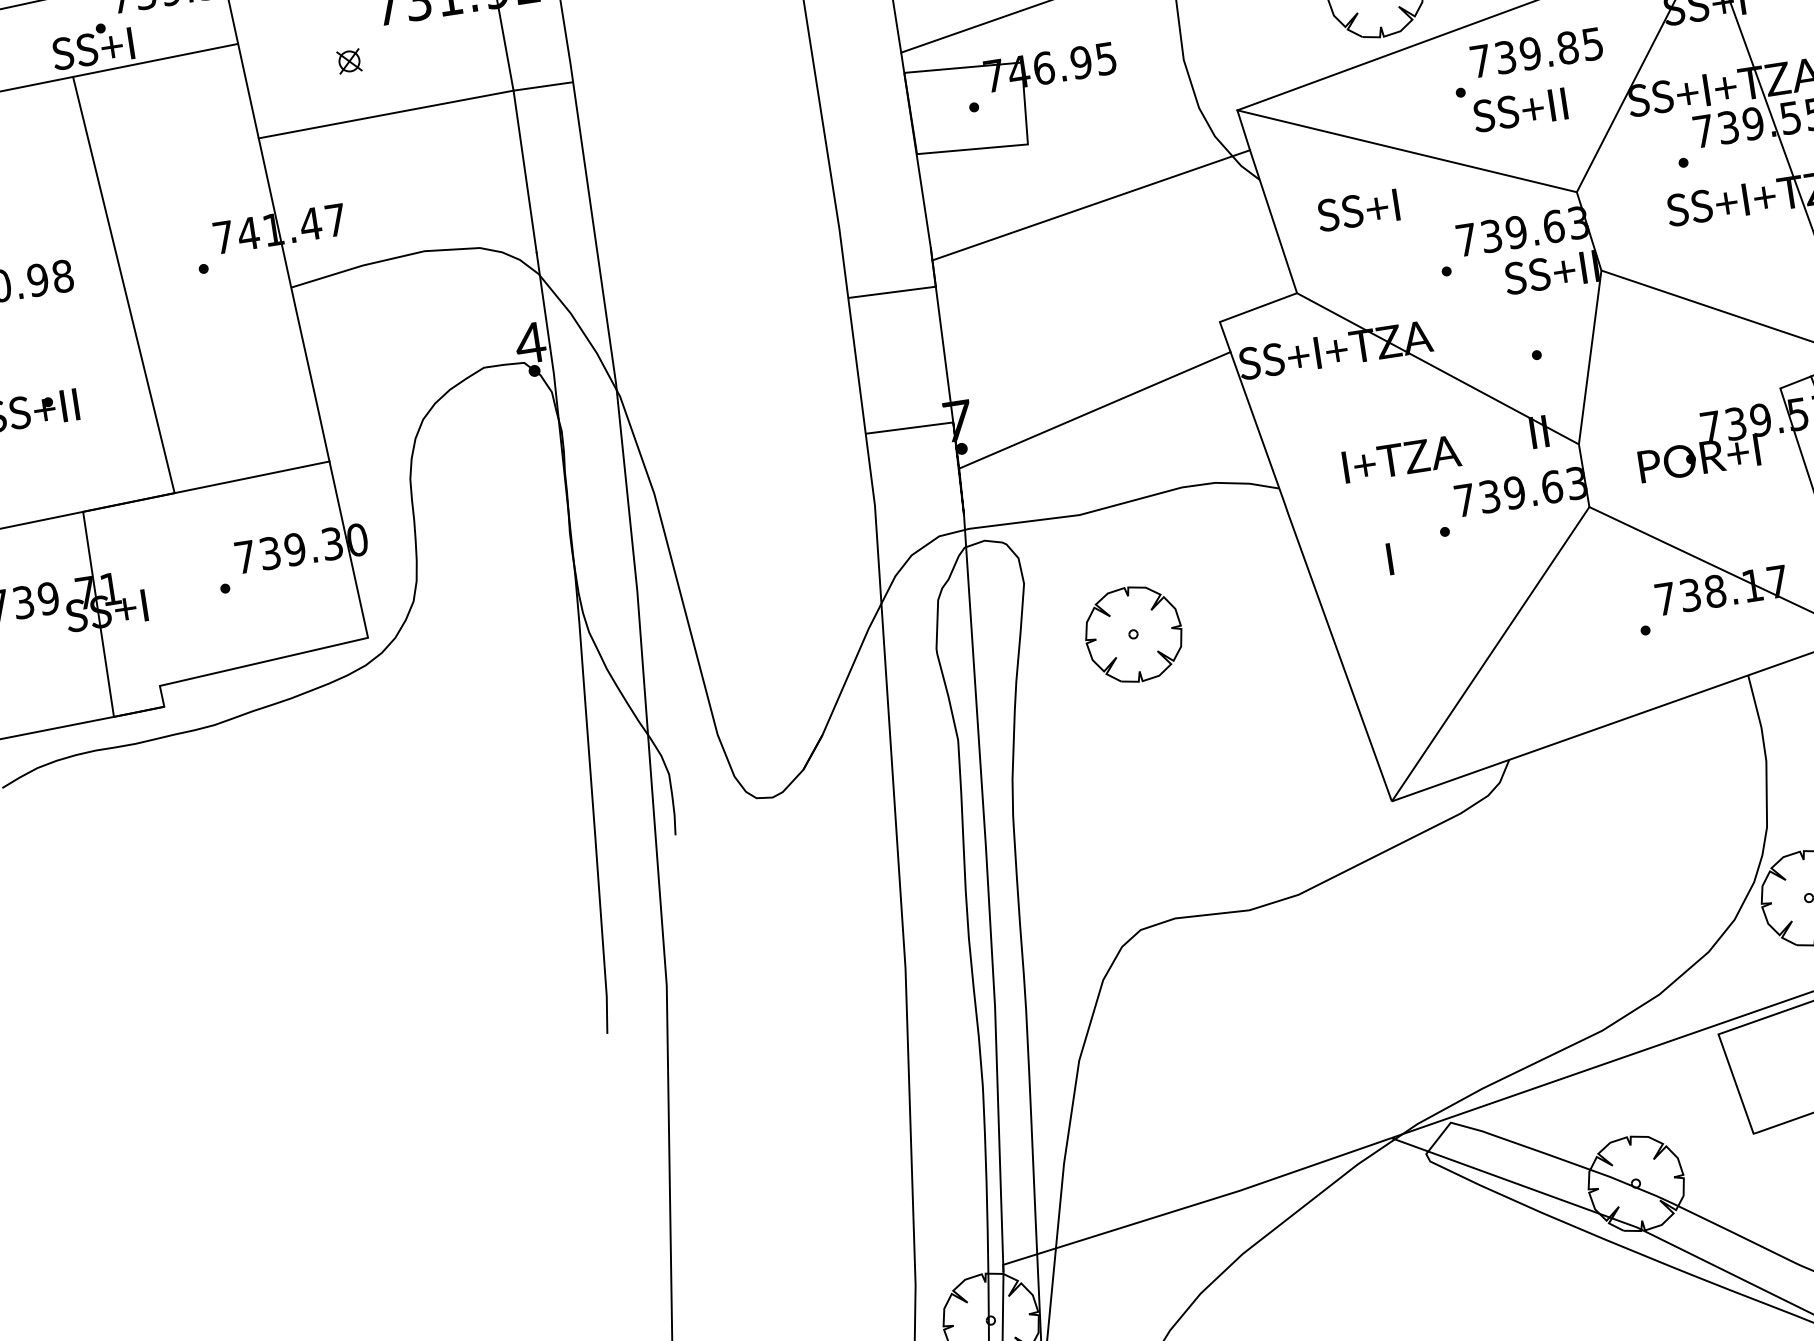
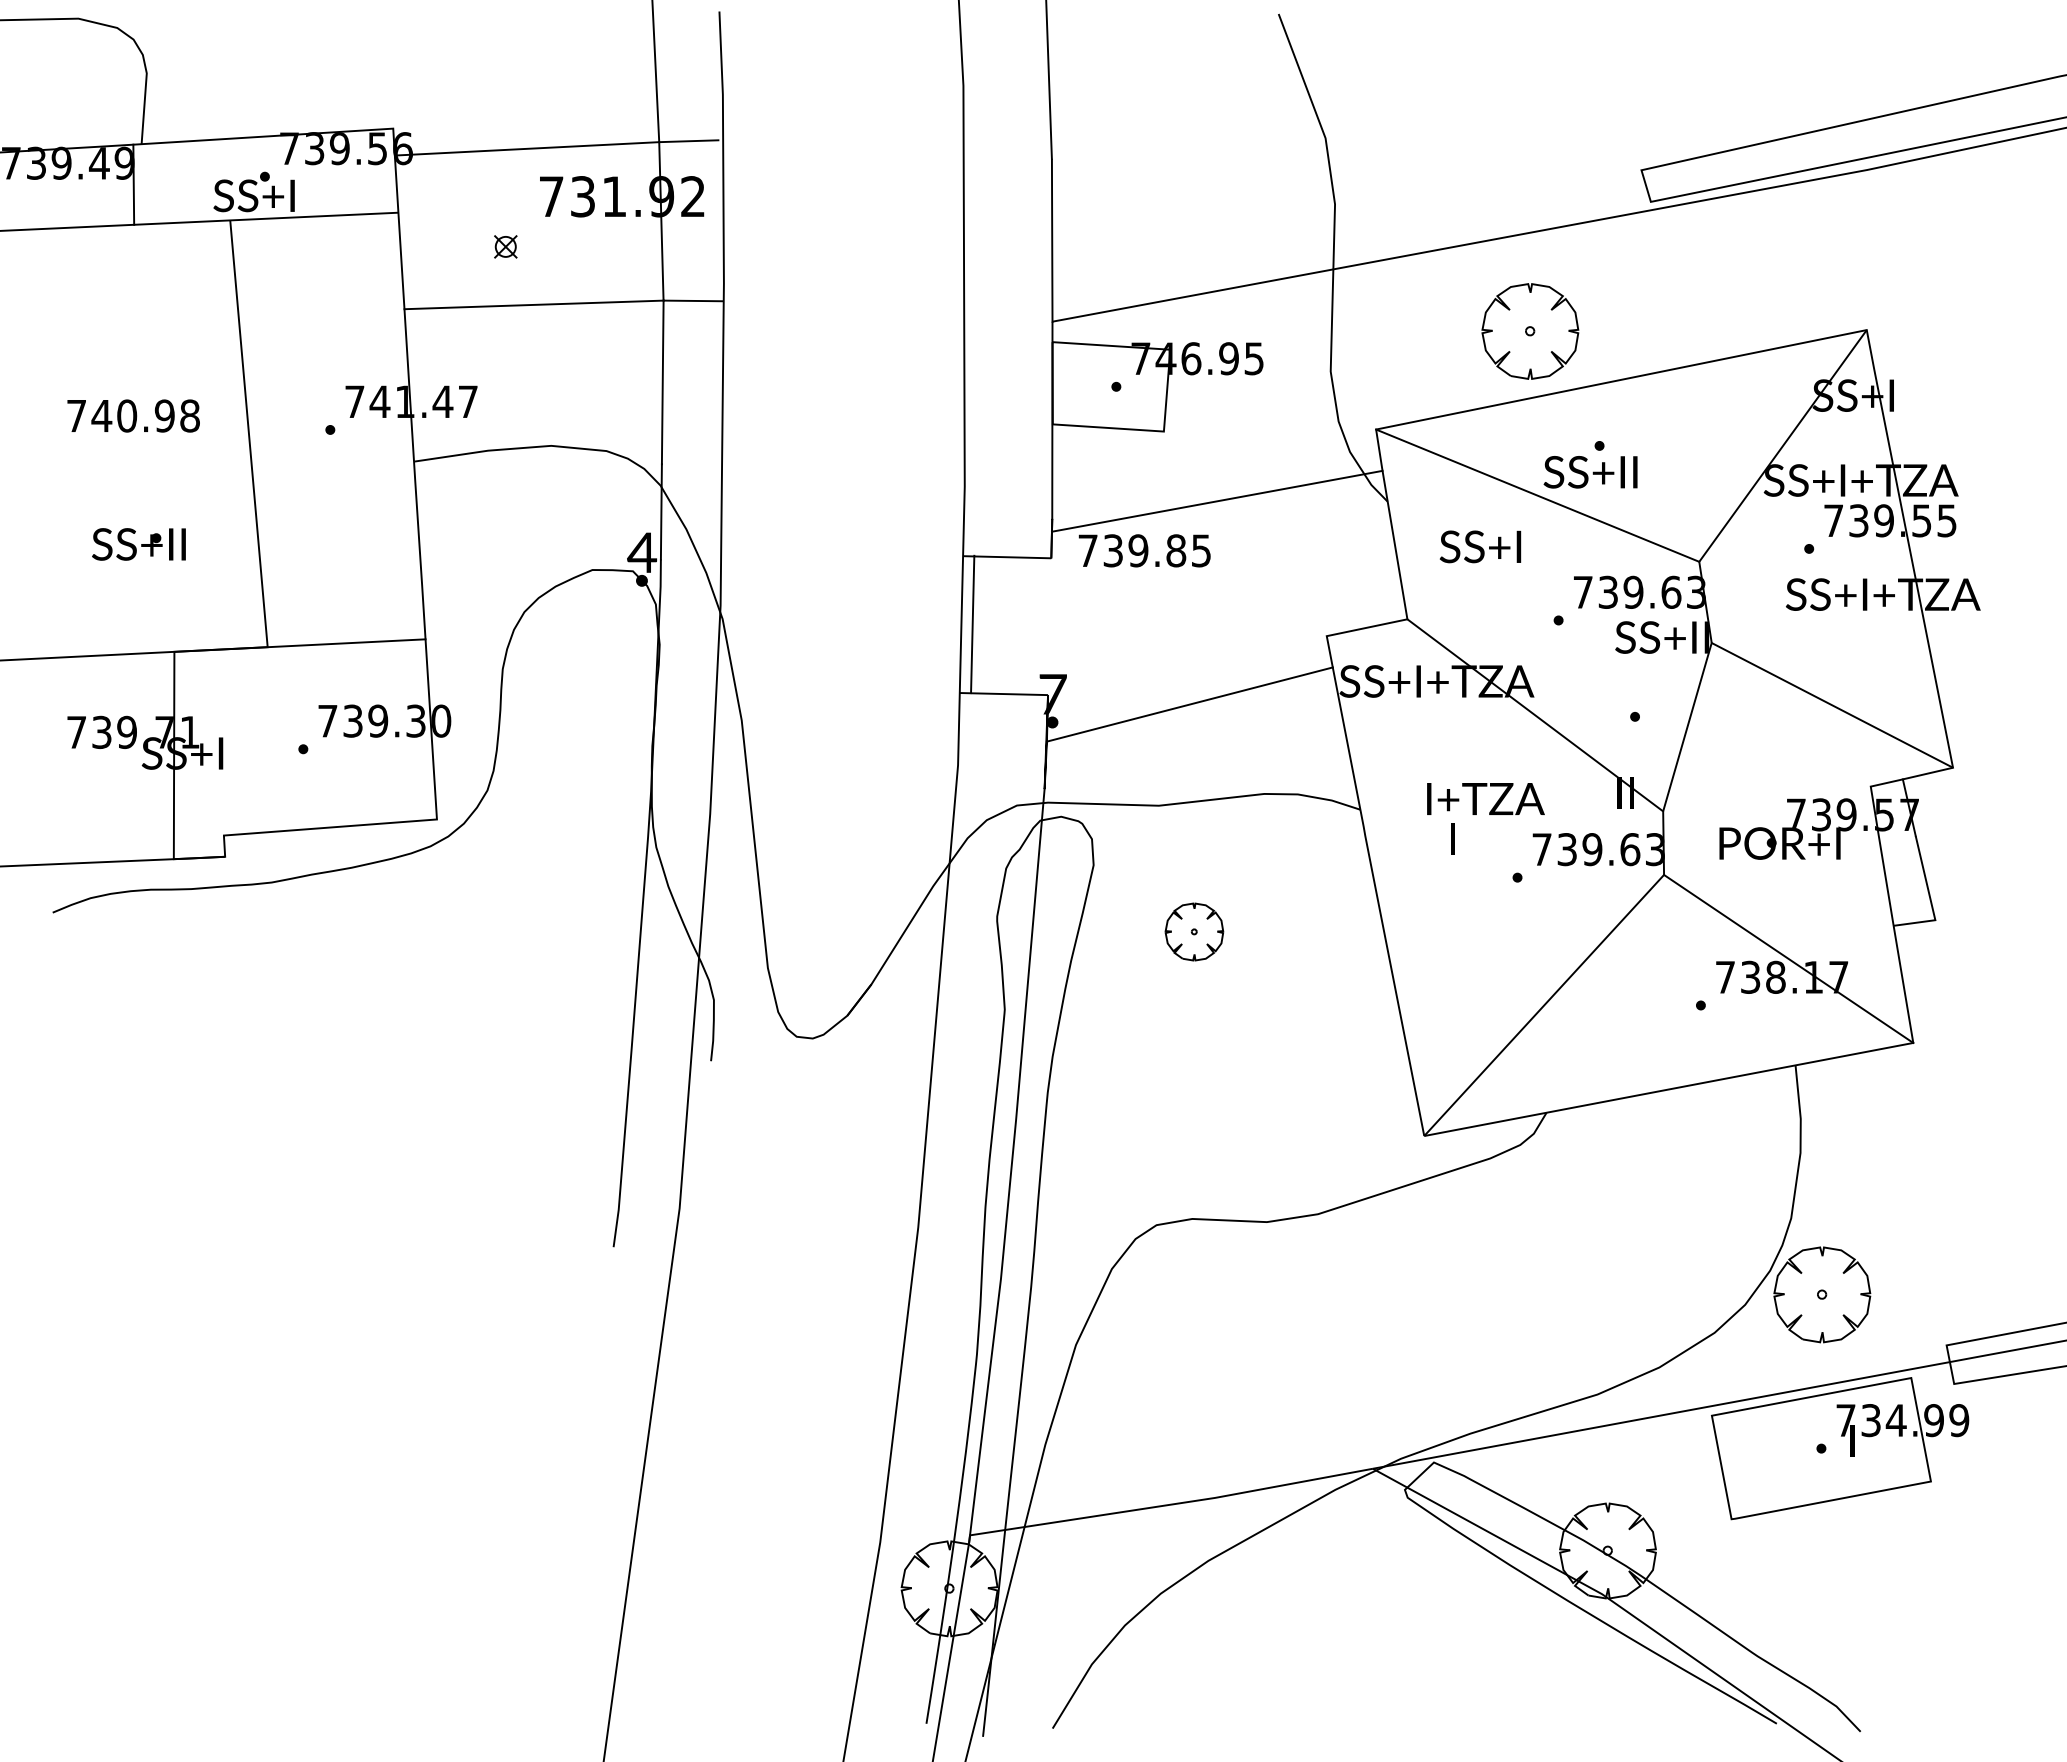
text: (1536, 52) -> (1144, 550), moved
text: (1520, 110) -> (1590, 472), moved
line: (944, 354) -> (972, 624), moved
text: (1389, 558) -> (1452, 838), moved
part: (1133, 633) -> (1194, 931), size x0.6

